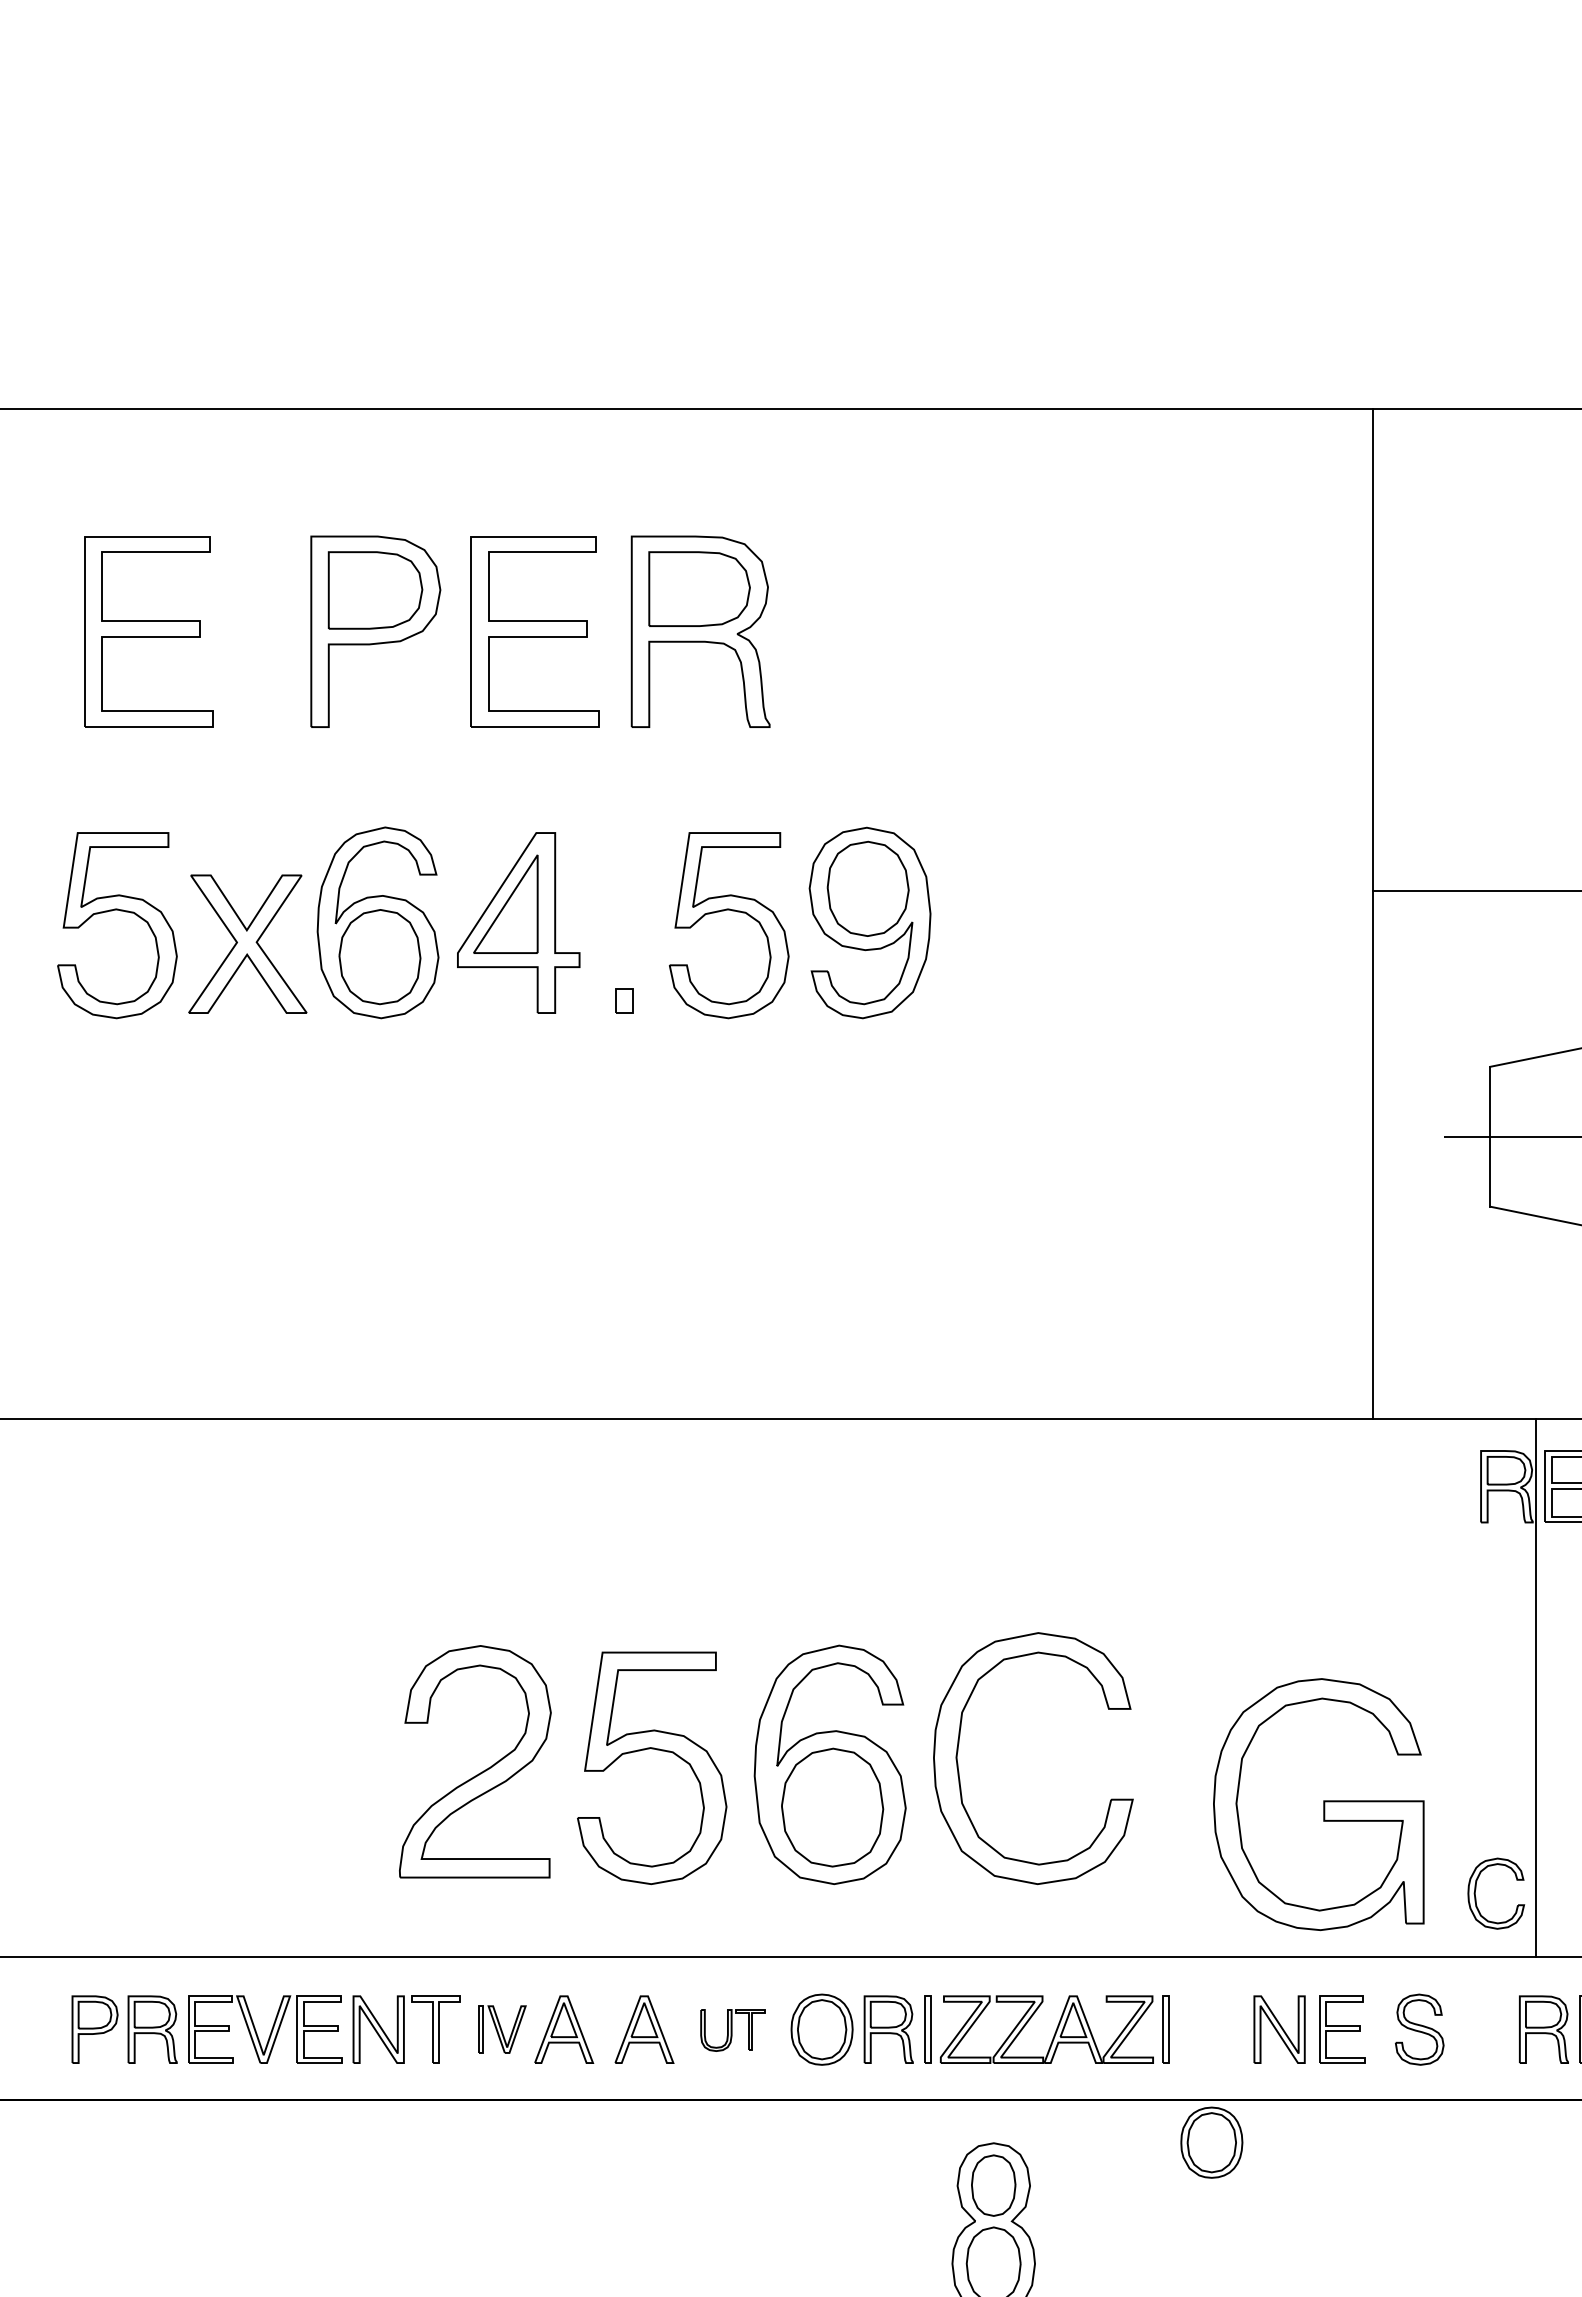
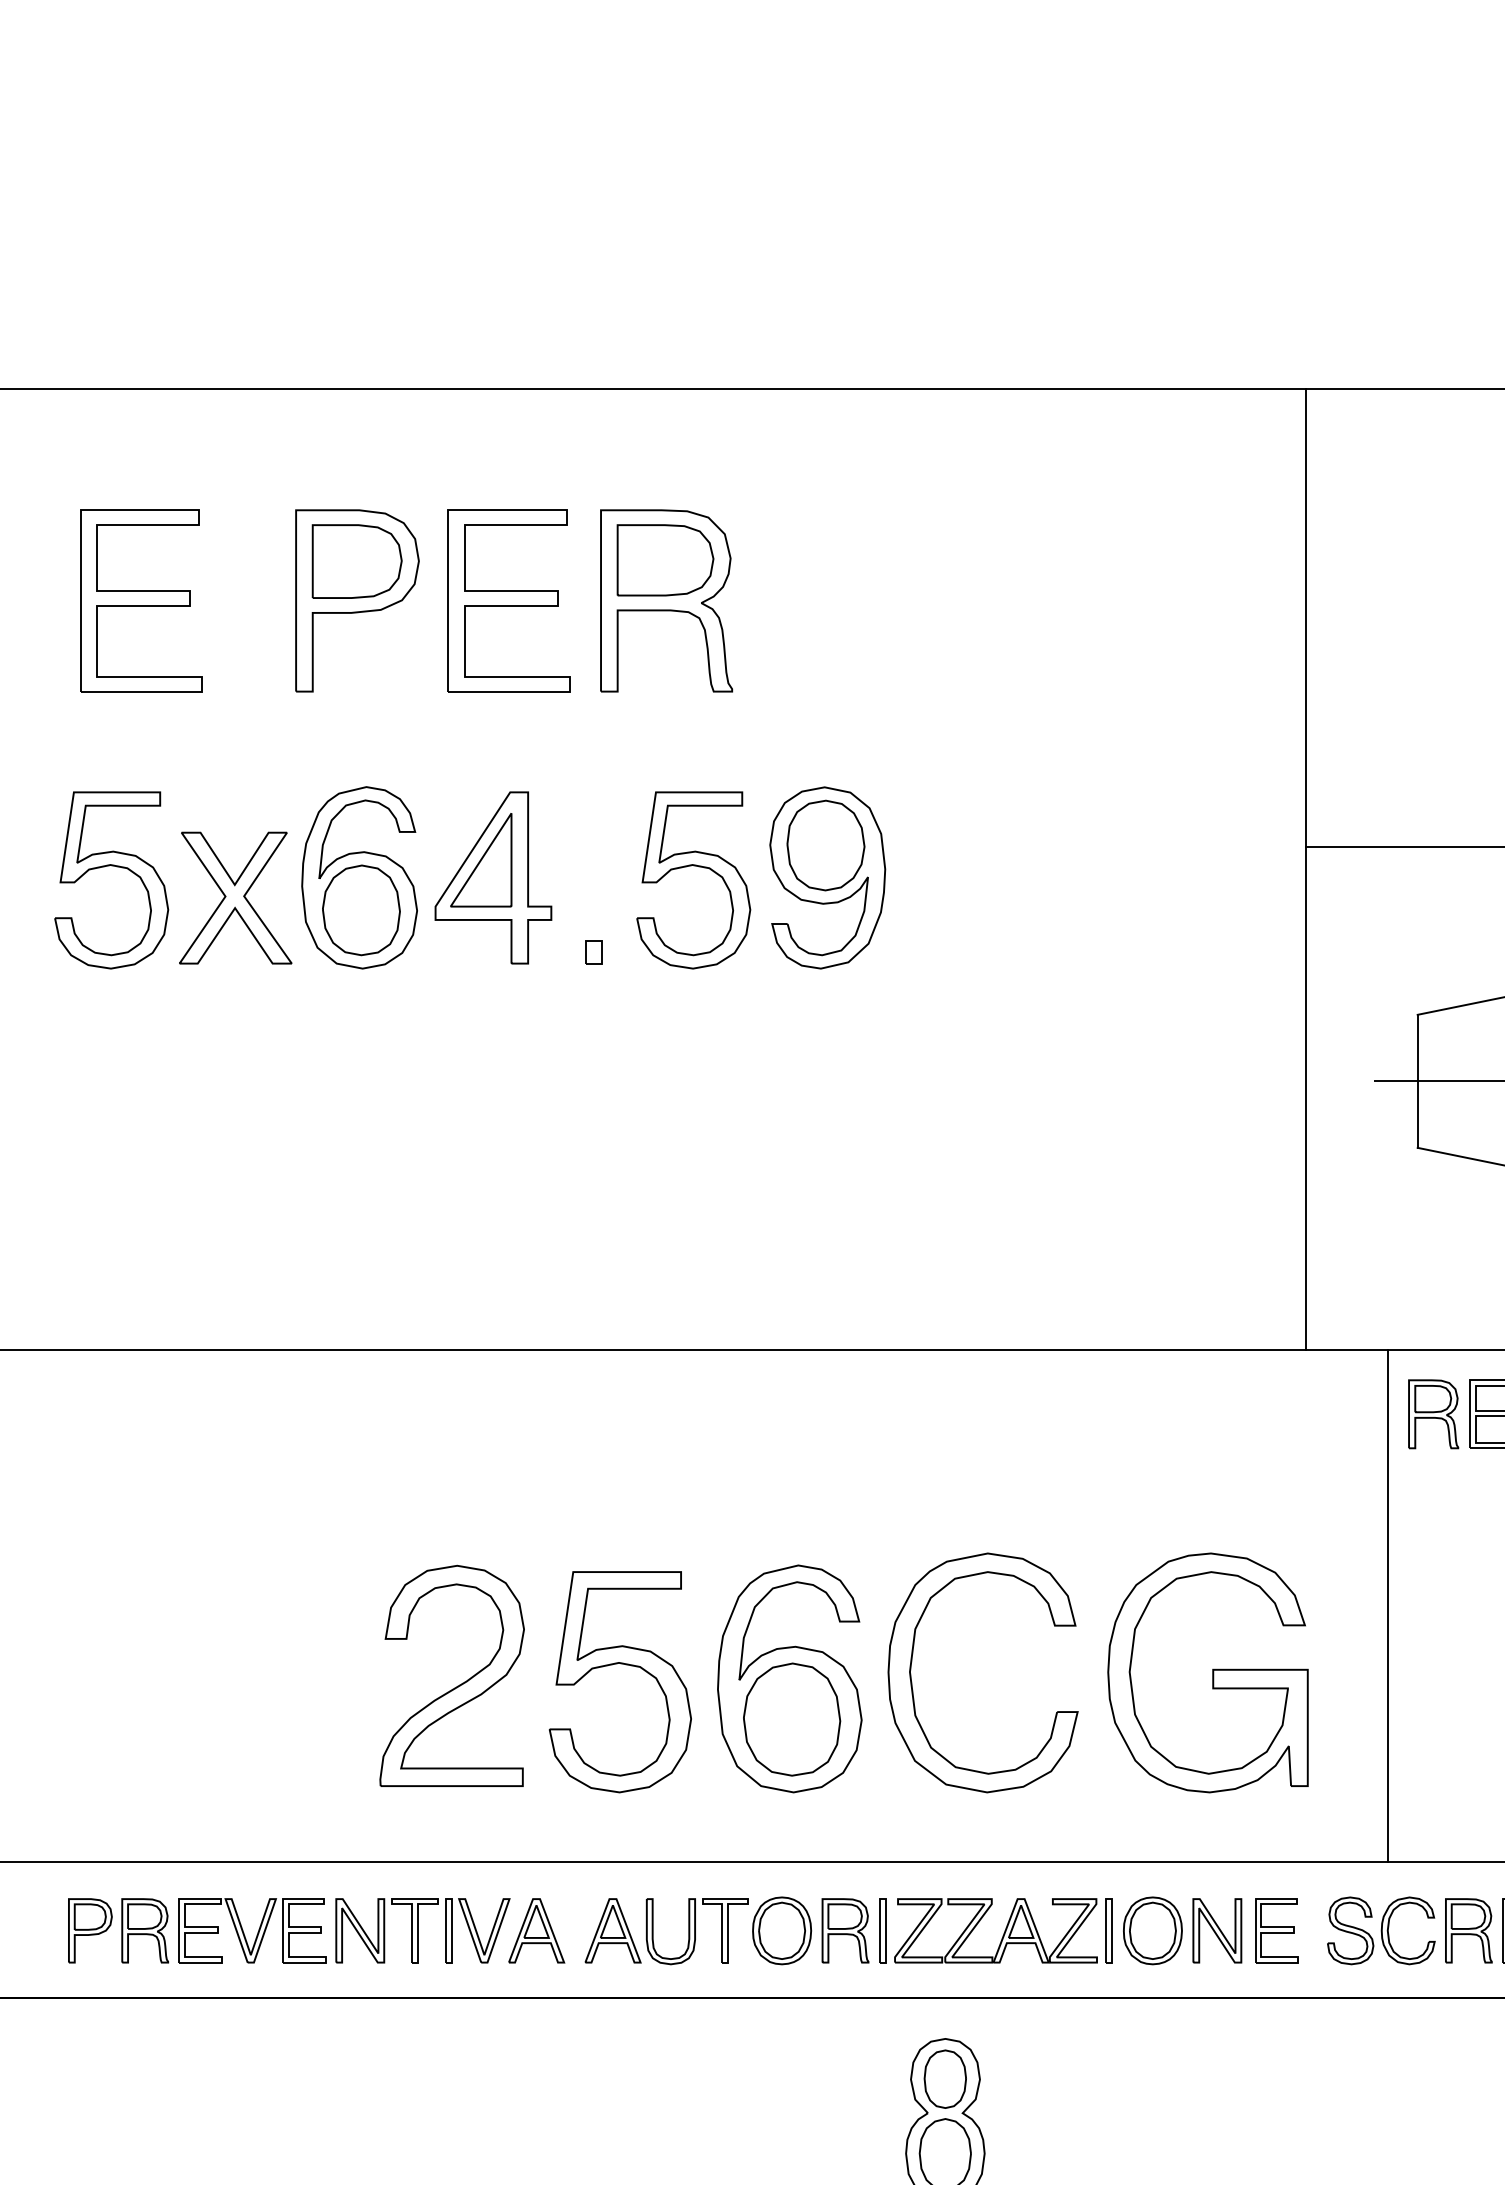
line: (1535, 1687) -> (1387, 1605), moved
part: (1318, 1804) -> (1207, 1672), moved
part: (1476, 1889) -> (1389, 1926), moved
part: (502, 2029) -> (478, 1930), size x1.43
part: (732, 2030) -> (696, 1931), size x1.67
part: (1211, 2142) -> (1152, 1930), moved

